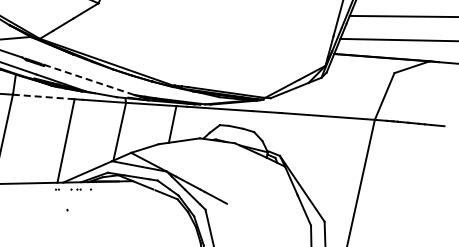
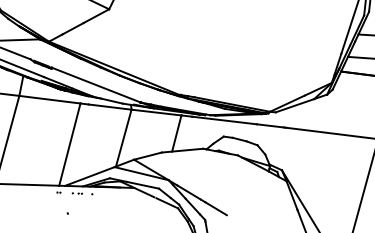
line: (89, 79) -> (96, 84), dashed -> solid
line: (43, 96) -> (49, 99), dashed -> solid

